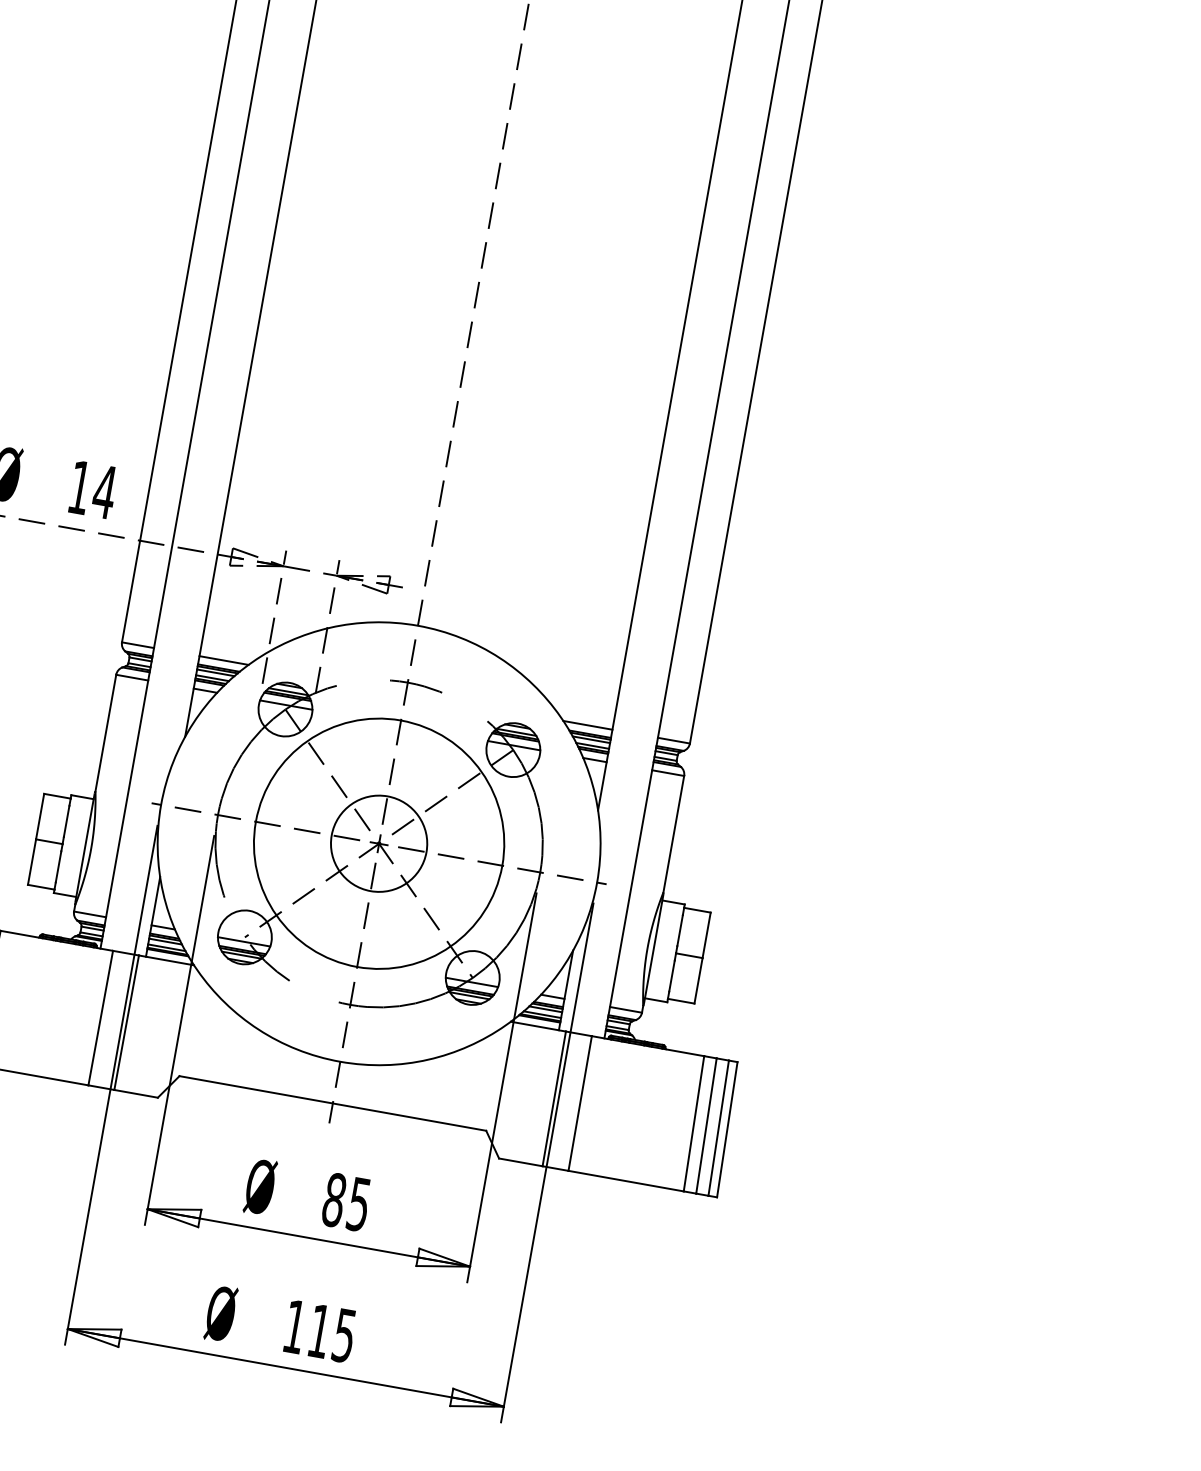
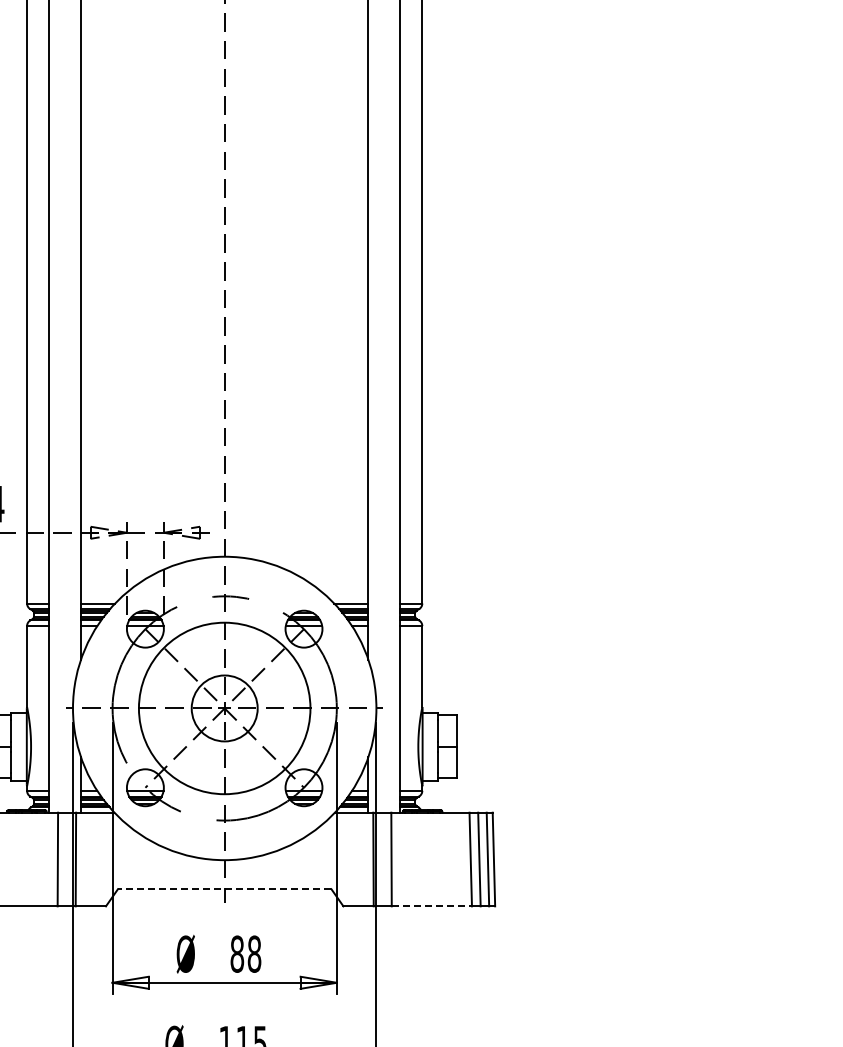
line: (332, 1103) -> (224, 889), solid -> dashed
line: (627, 1181) -> (432, 906), solid -> dashed
text: (359, 1203) -> (254, 953), 85 -> 88

